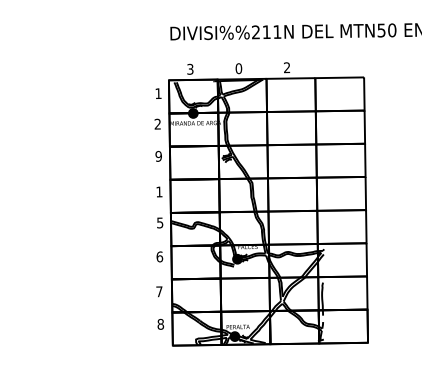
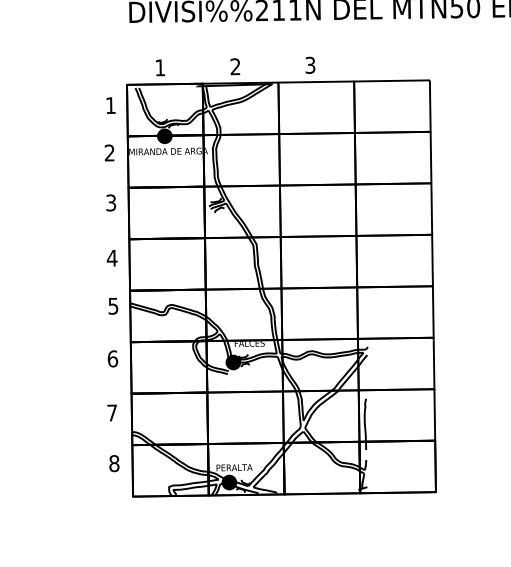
text: (287, 67) -> (310, 64), 2 -> 3
text: (190, 68) -> (160, 66), 3 -> 1
text: (238, 68) -> (234, 66), 0 -> 2
text: (158, 156) -> (110, 203), 9 -> 3
text: (159, 191) -> (112, 257), 1 -> 4

